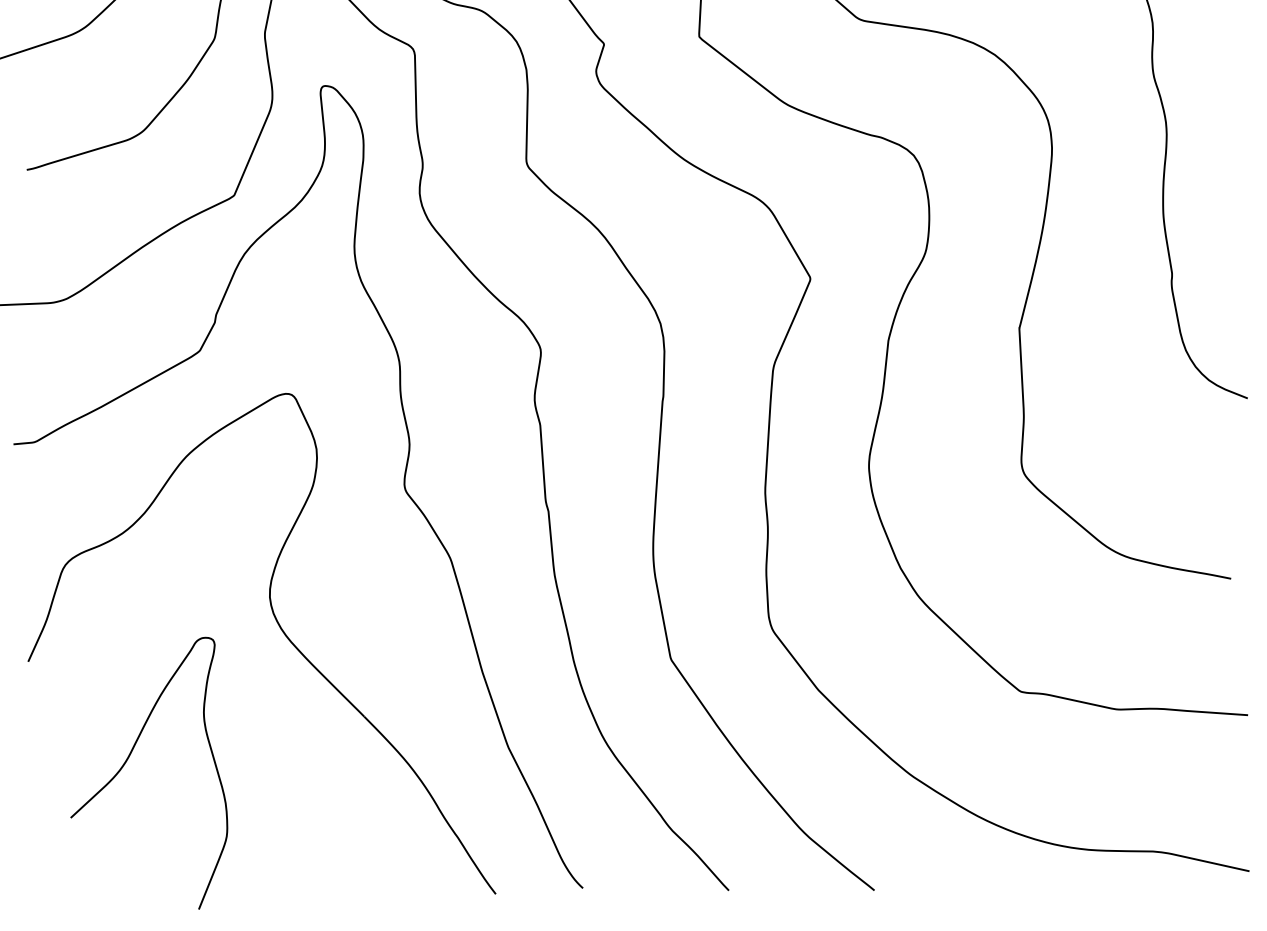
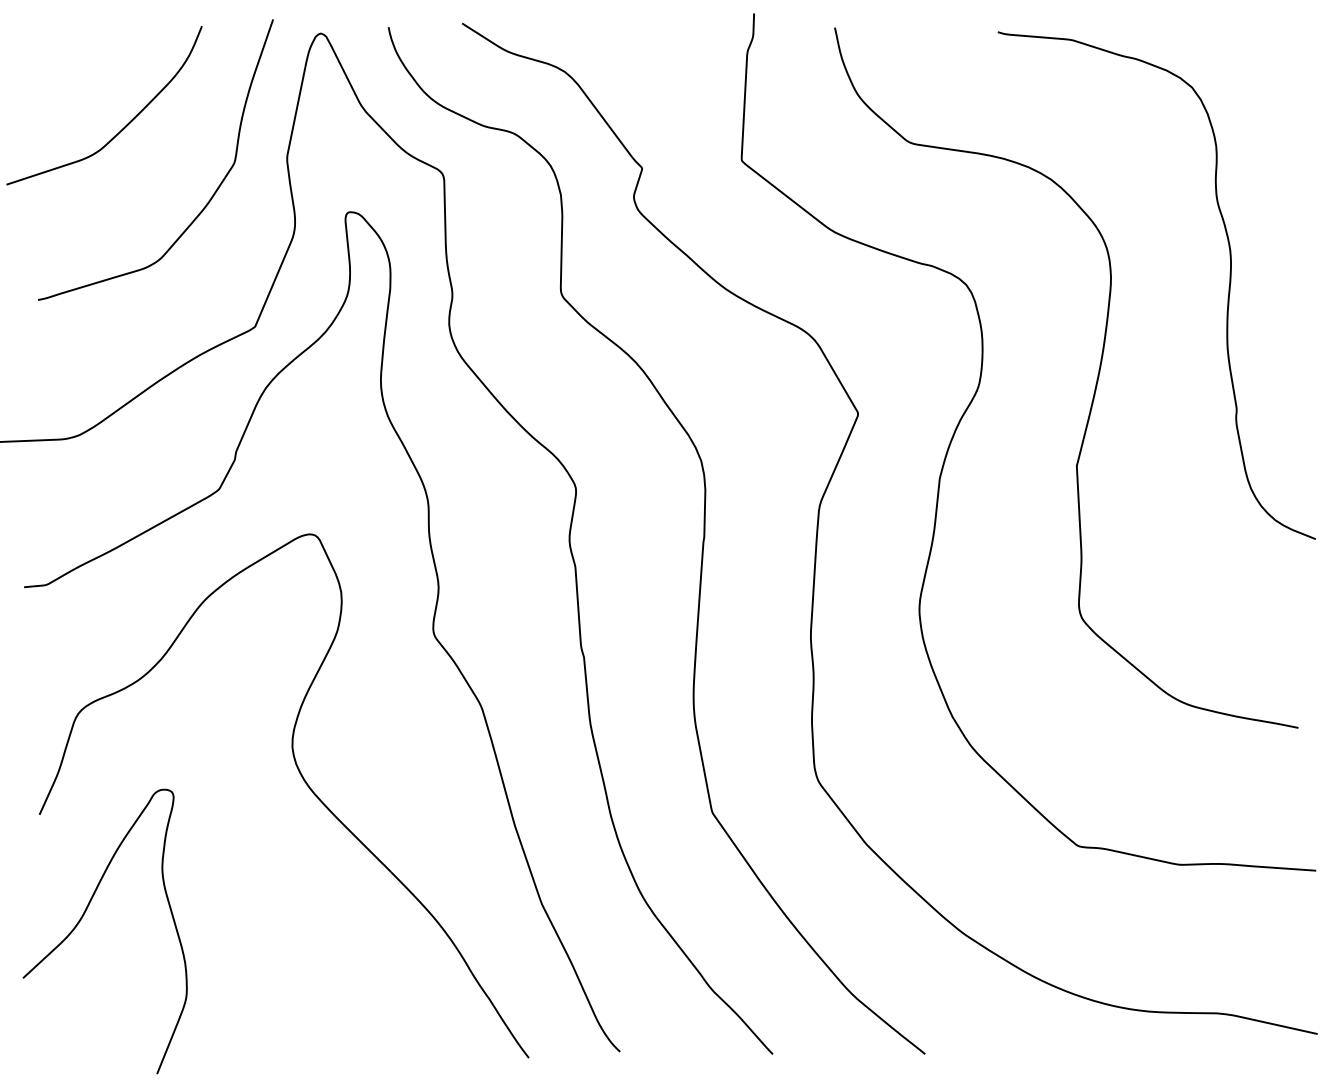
curve: (126, 762) -> (81, 920), moved

